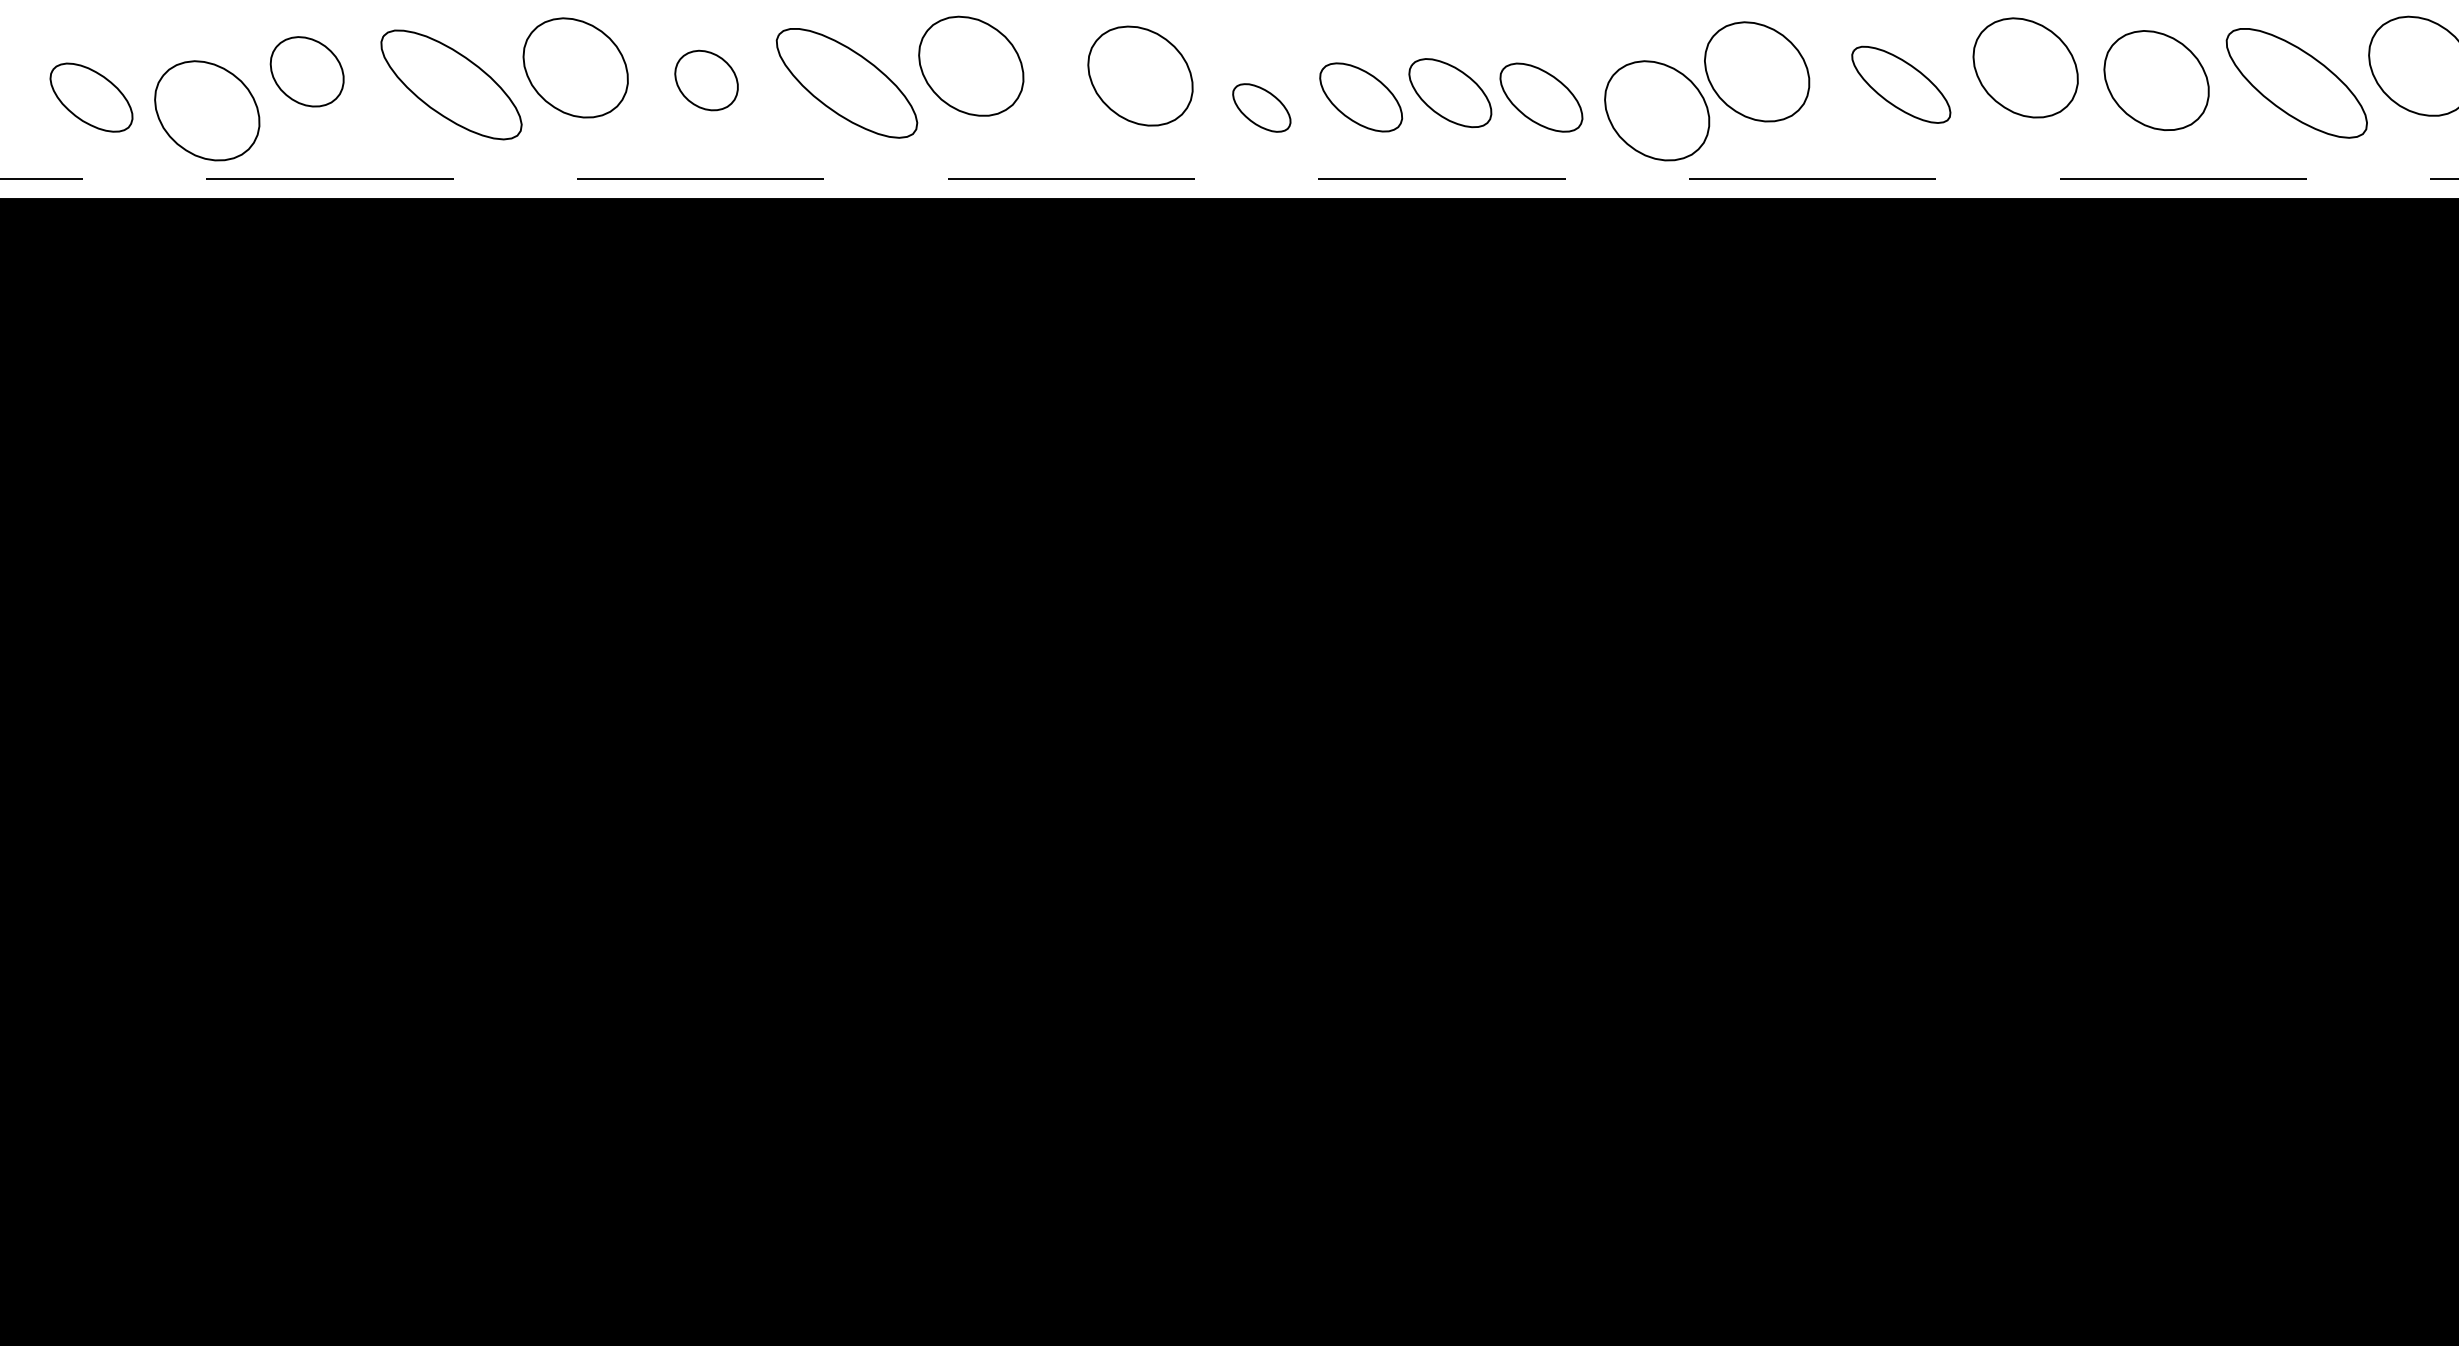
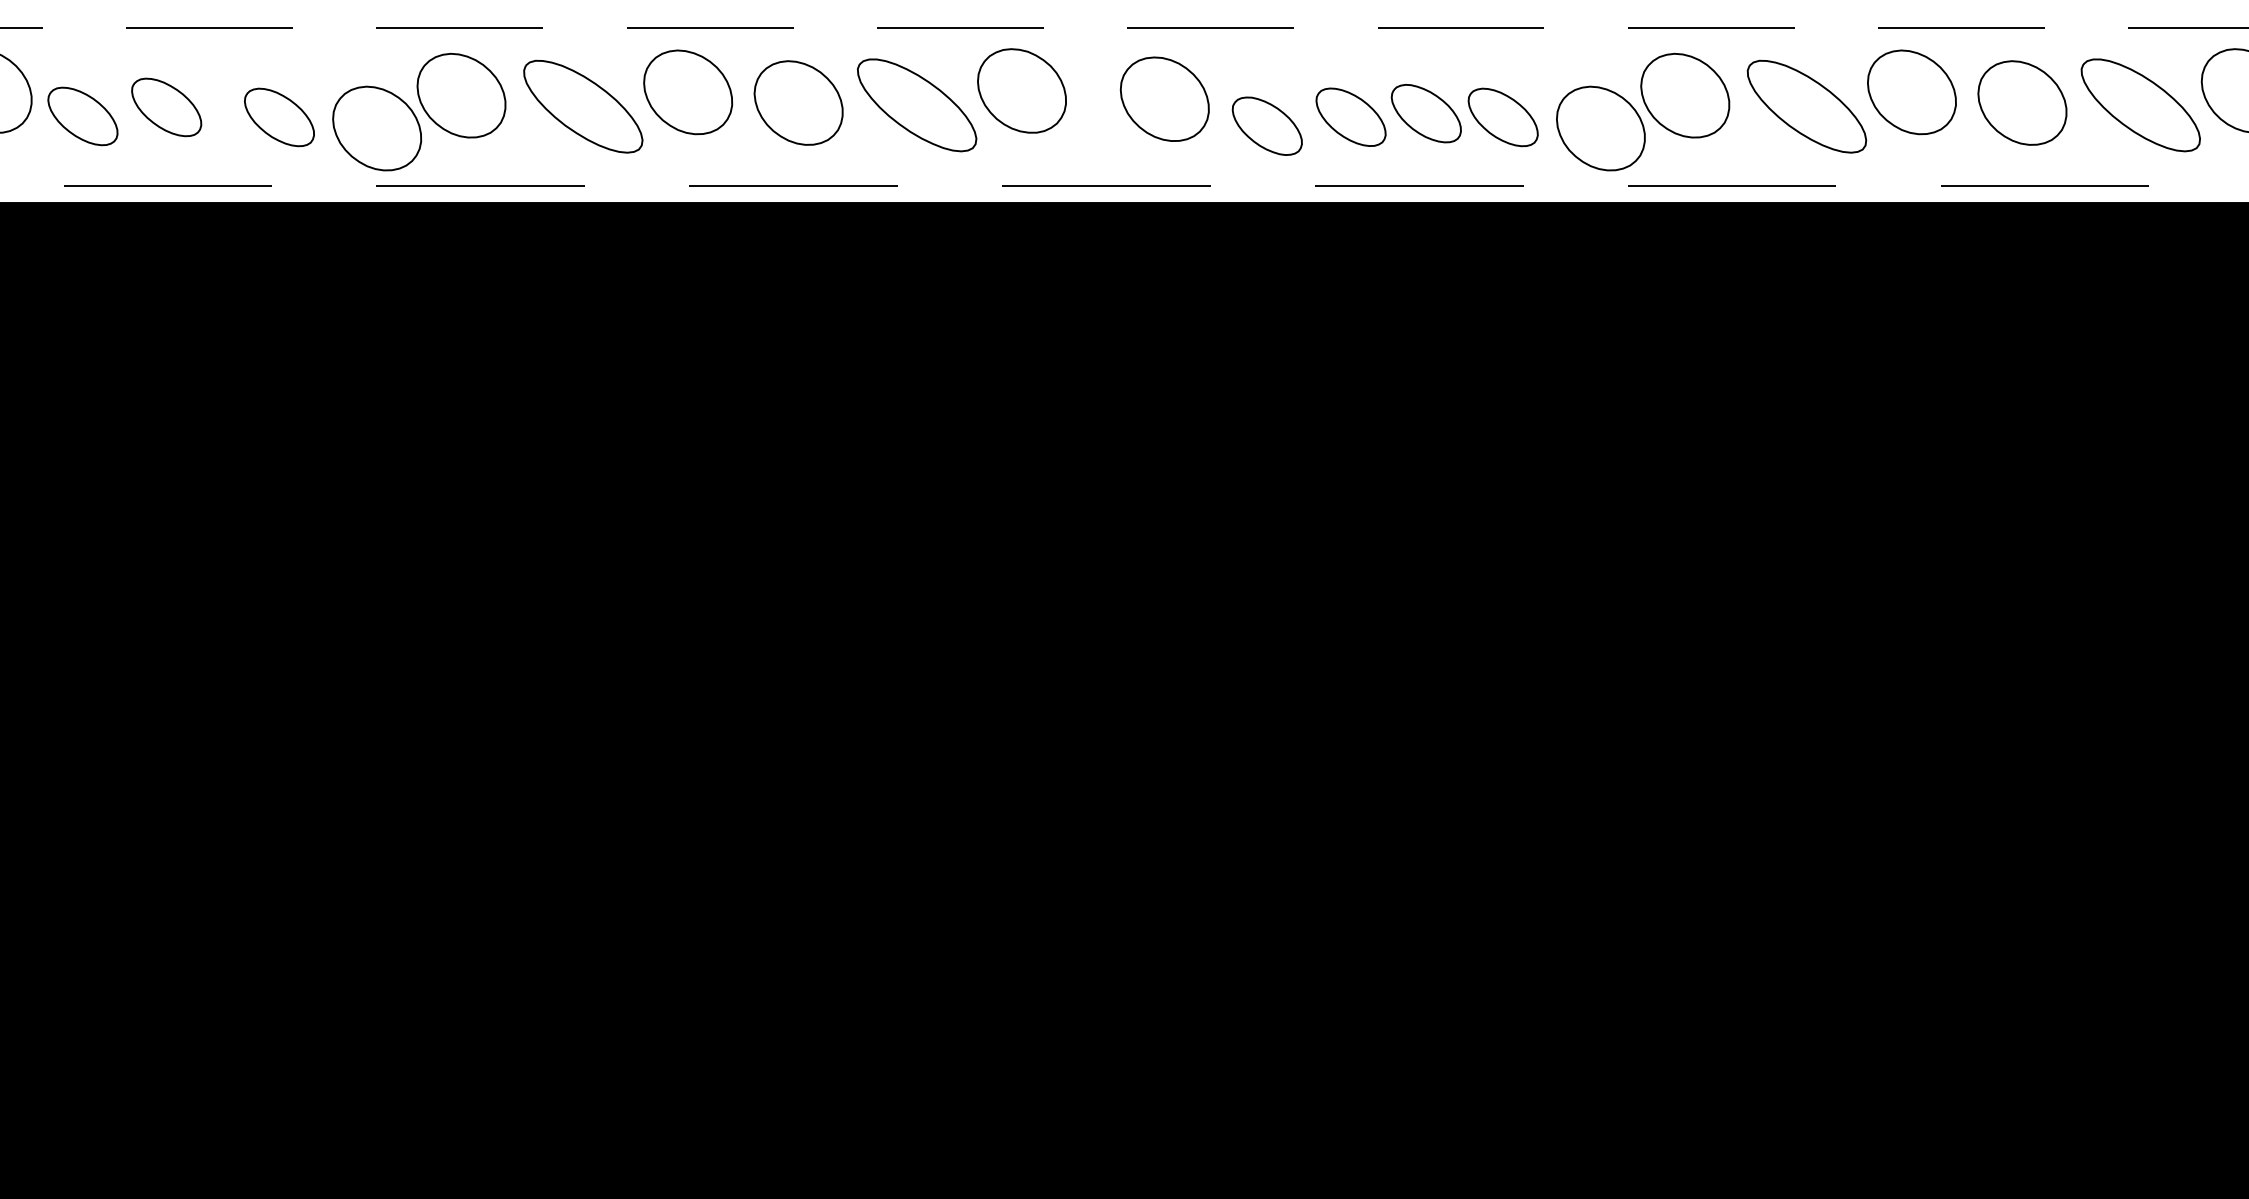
part: (307, 71) -> (461, 95), size x1.43
part: (706, 79) -> (798, 102), size x1.67
part: (1900, 84) -> (1806, 106), size x1.43
part: (1260, 107) -> (1266, 125), size x1.43

